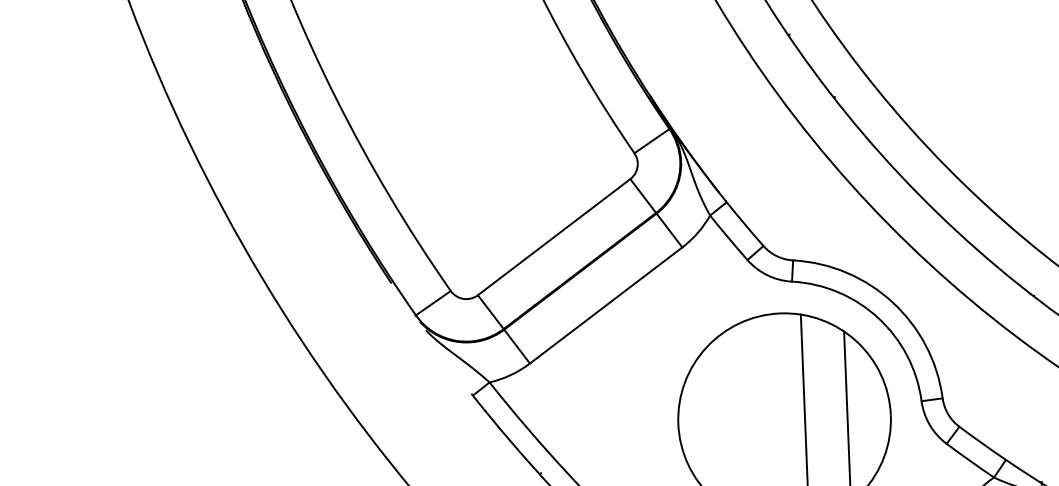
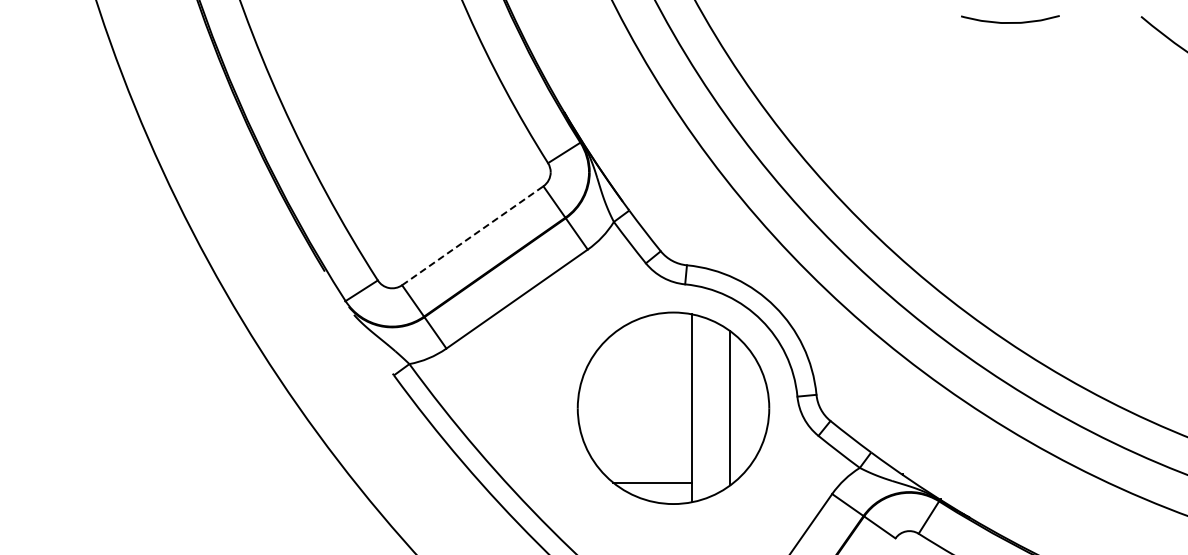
line: (554, 236) -> (473, 235), solid -> dashed

